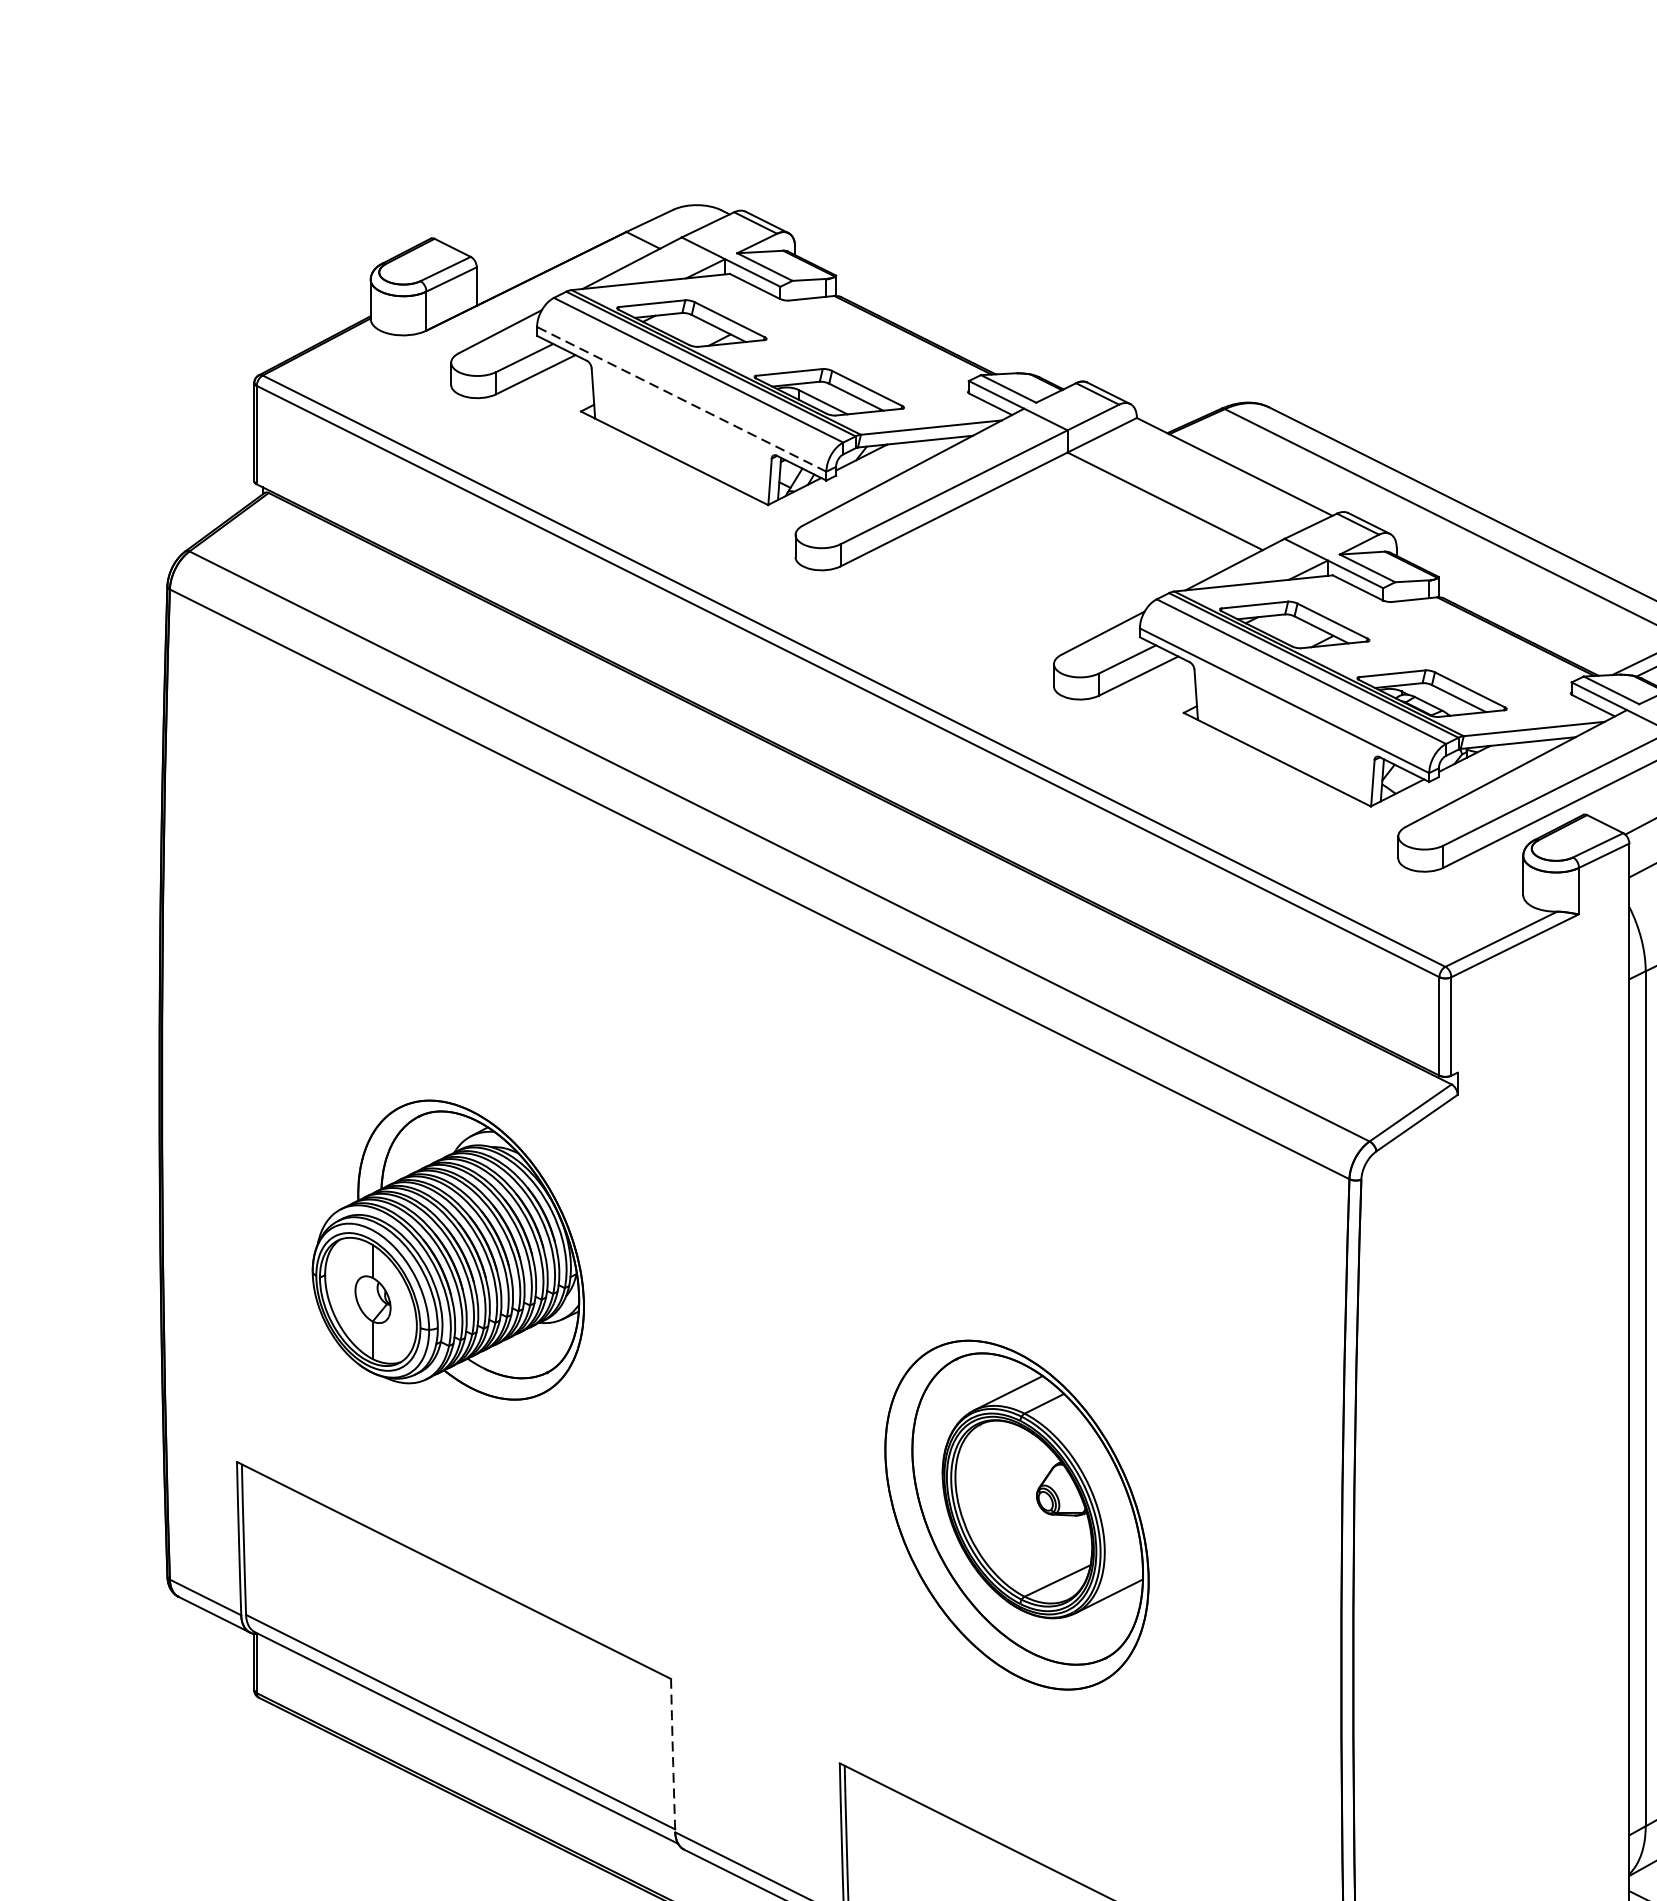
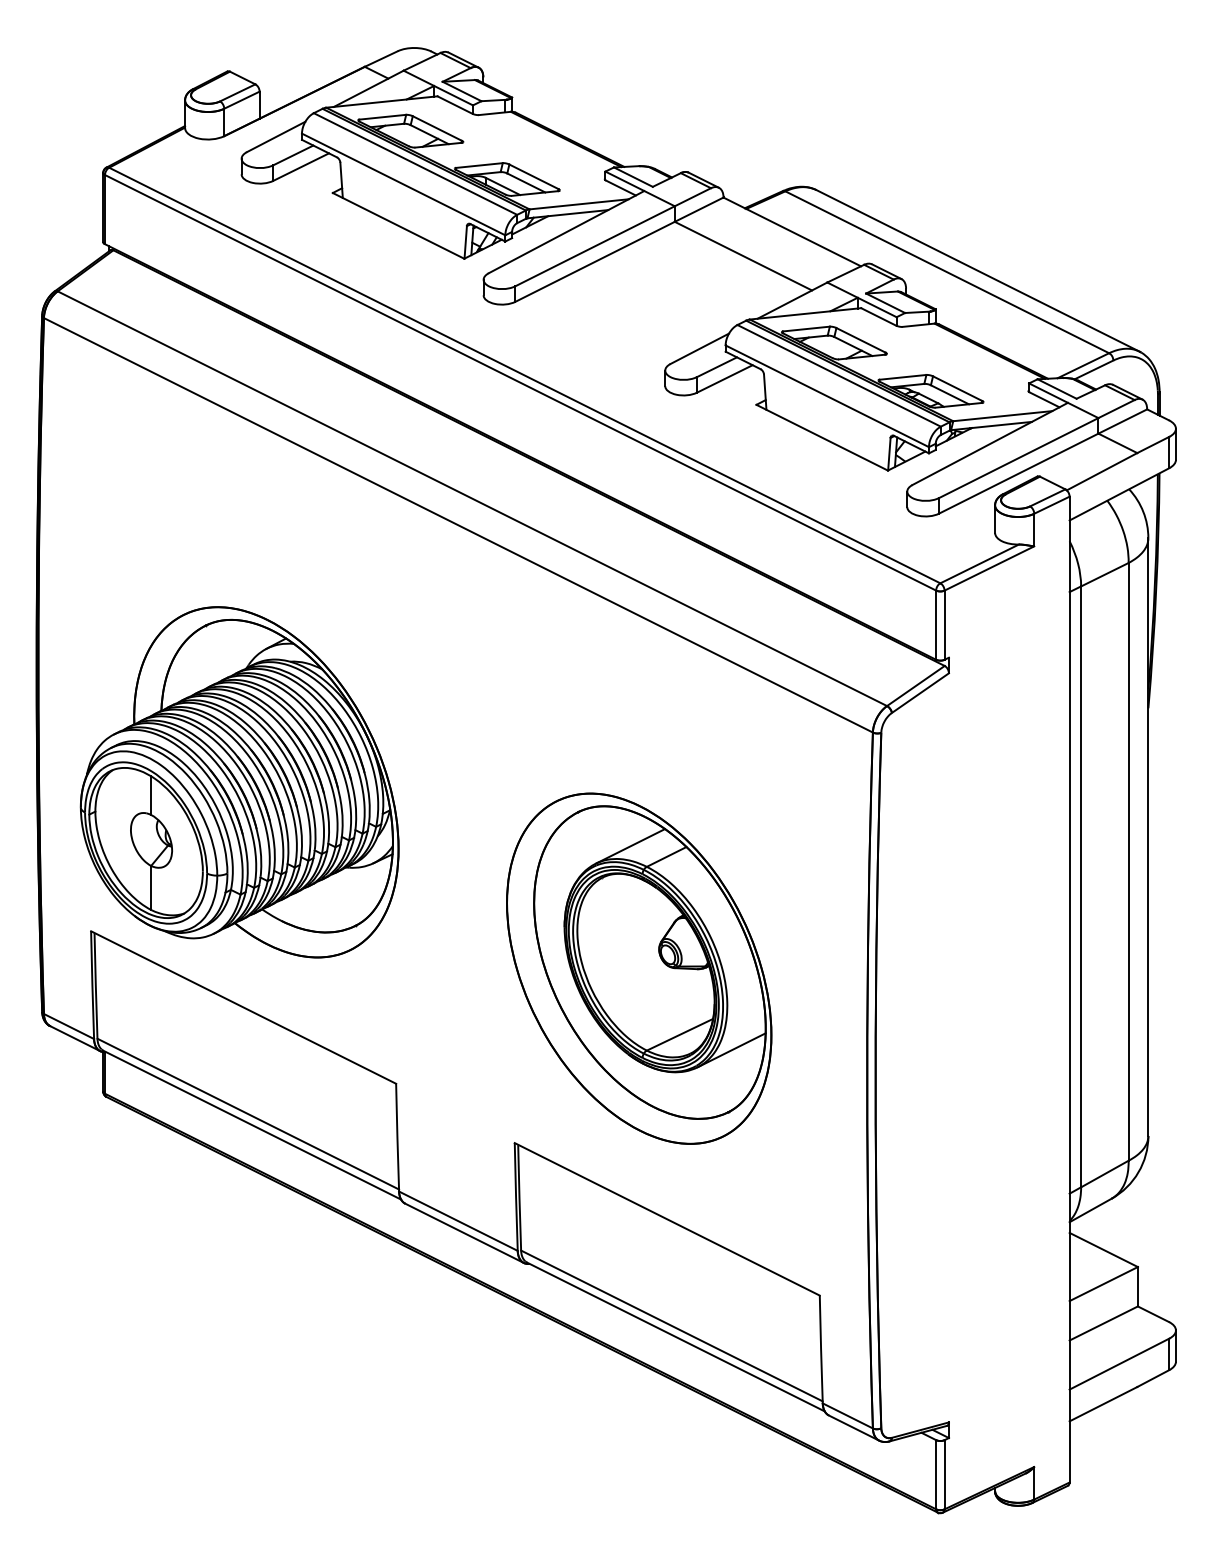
line: (681, 399) -> (403, 184), dashed -> solid
part: (448, 1250) -> (239, 782), size x1.67
part: (1017, 1514) -> (639, 968), size x1.43
arc: (672, 1755) -> (397, 1137), dashed -> solid

